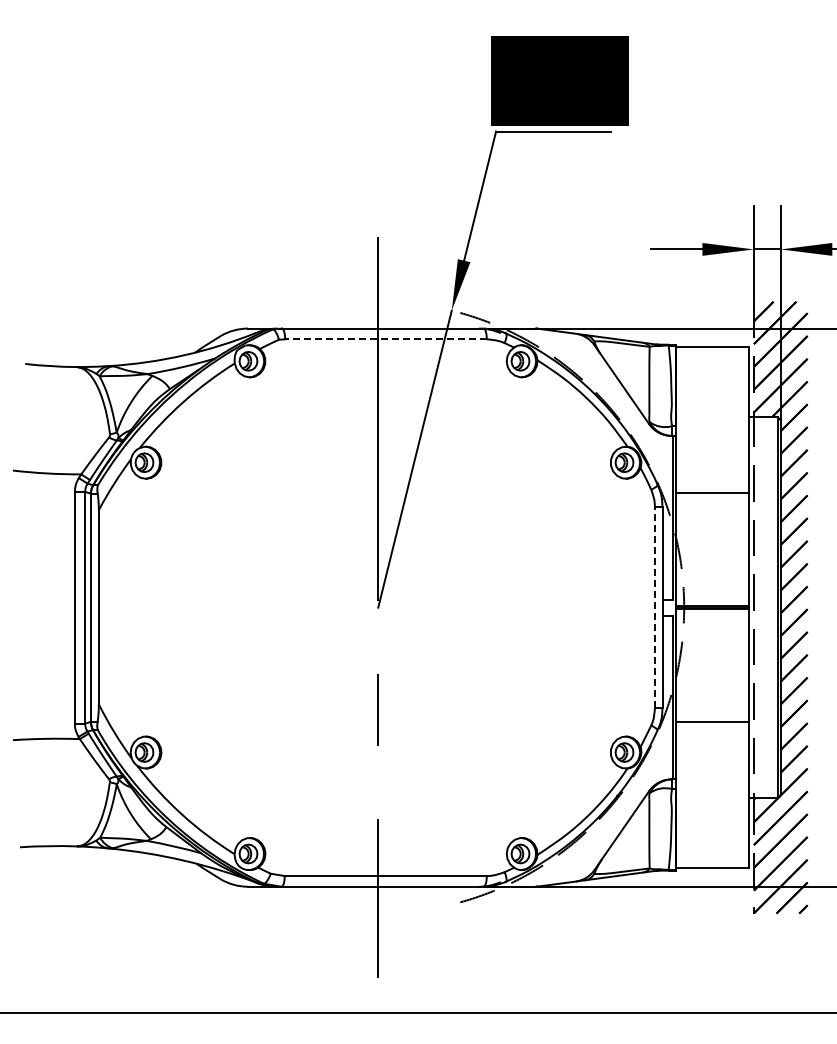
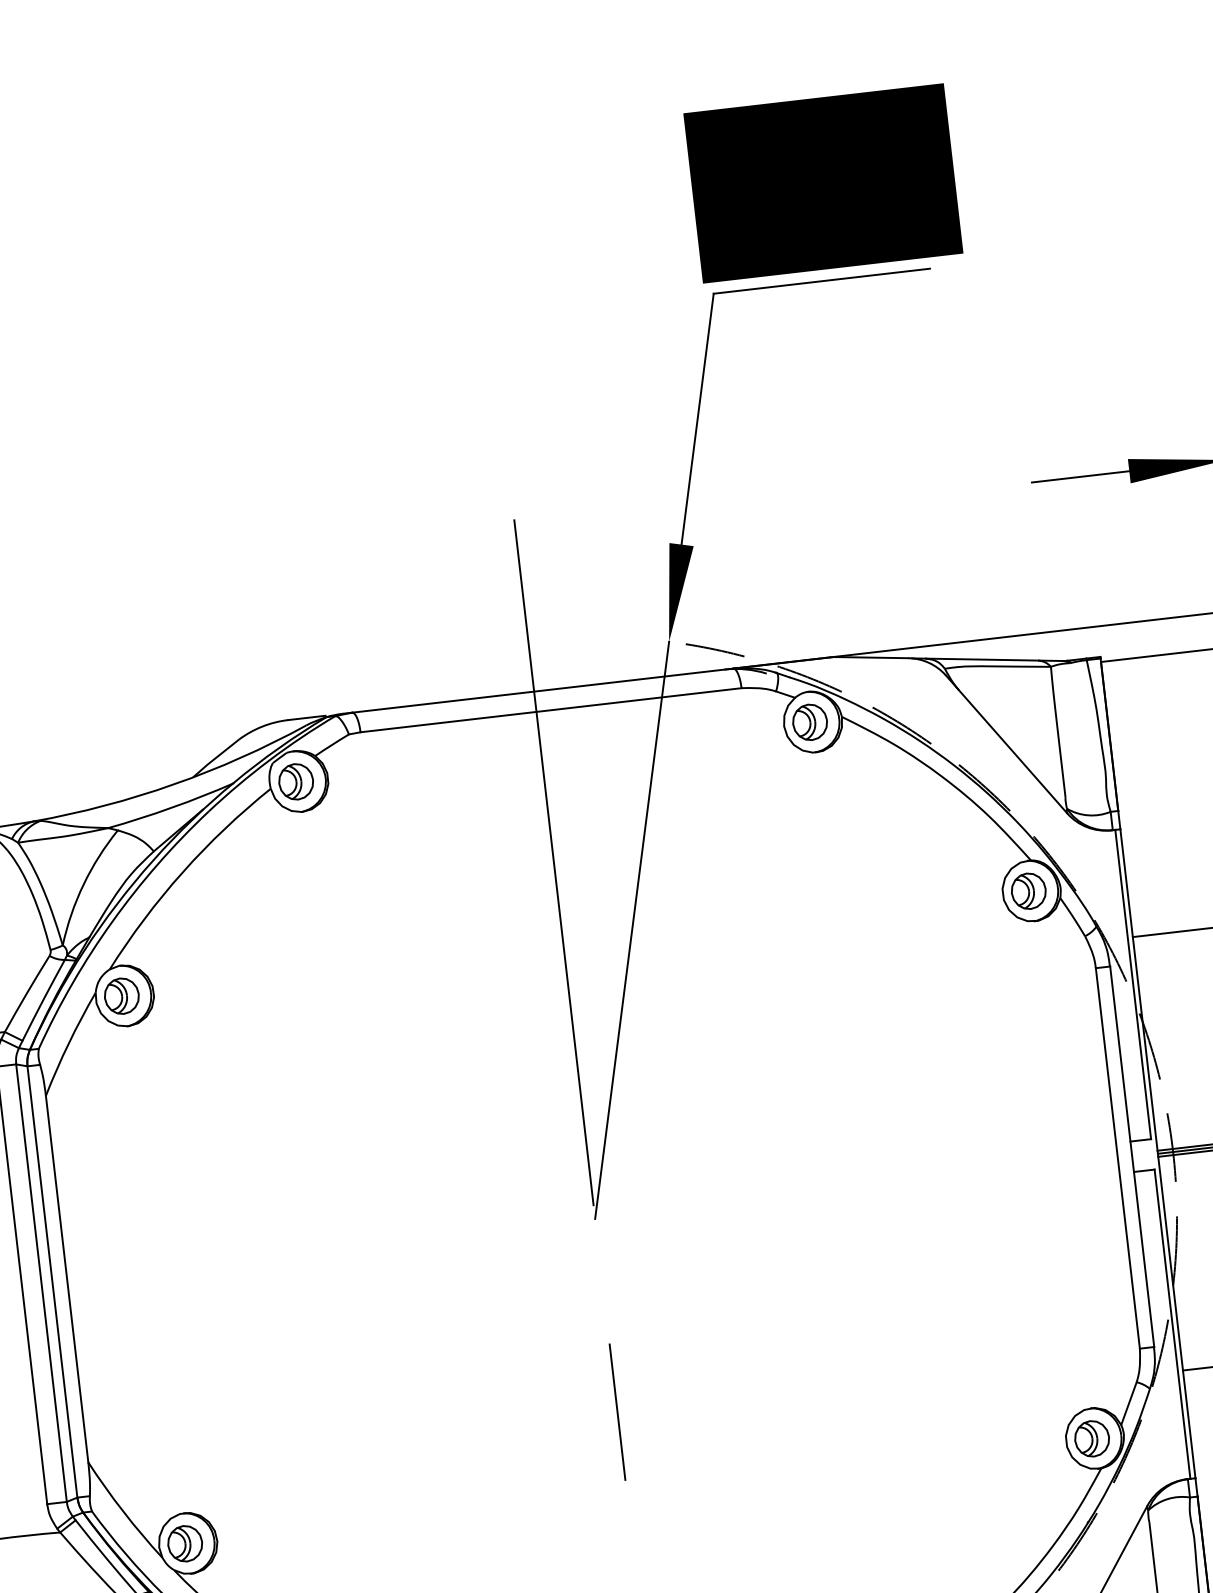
line: (385, 339) -> (550, 710), dashed -> solid
line: (654, 607) -> (1117, 1158), dashed -> solid

